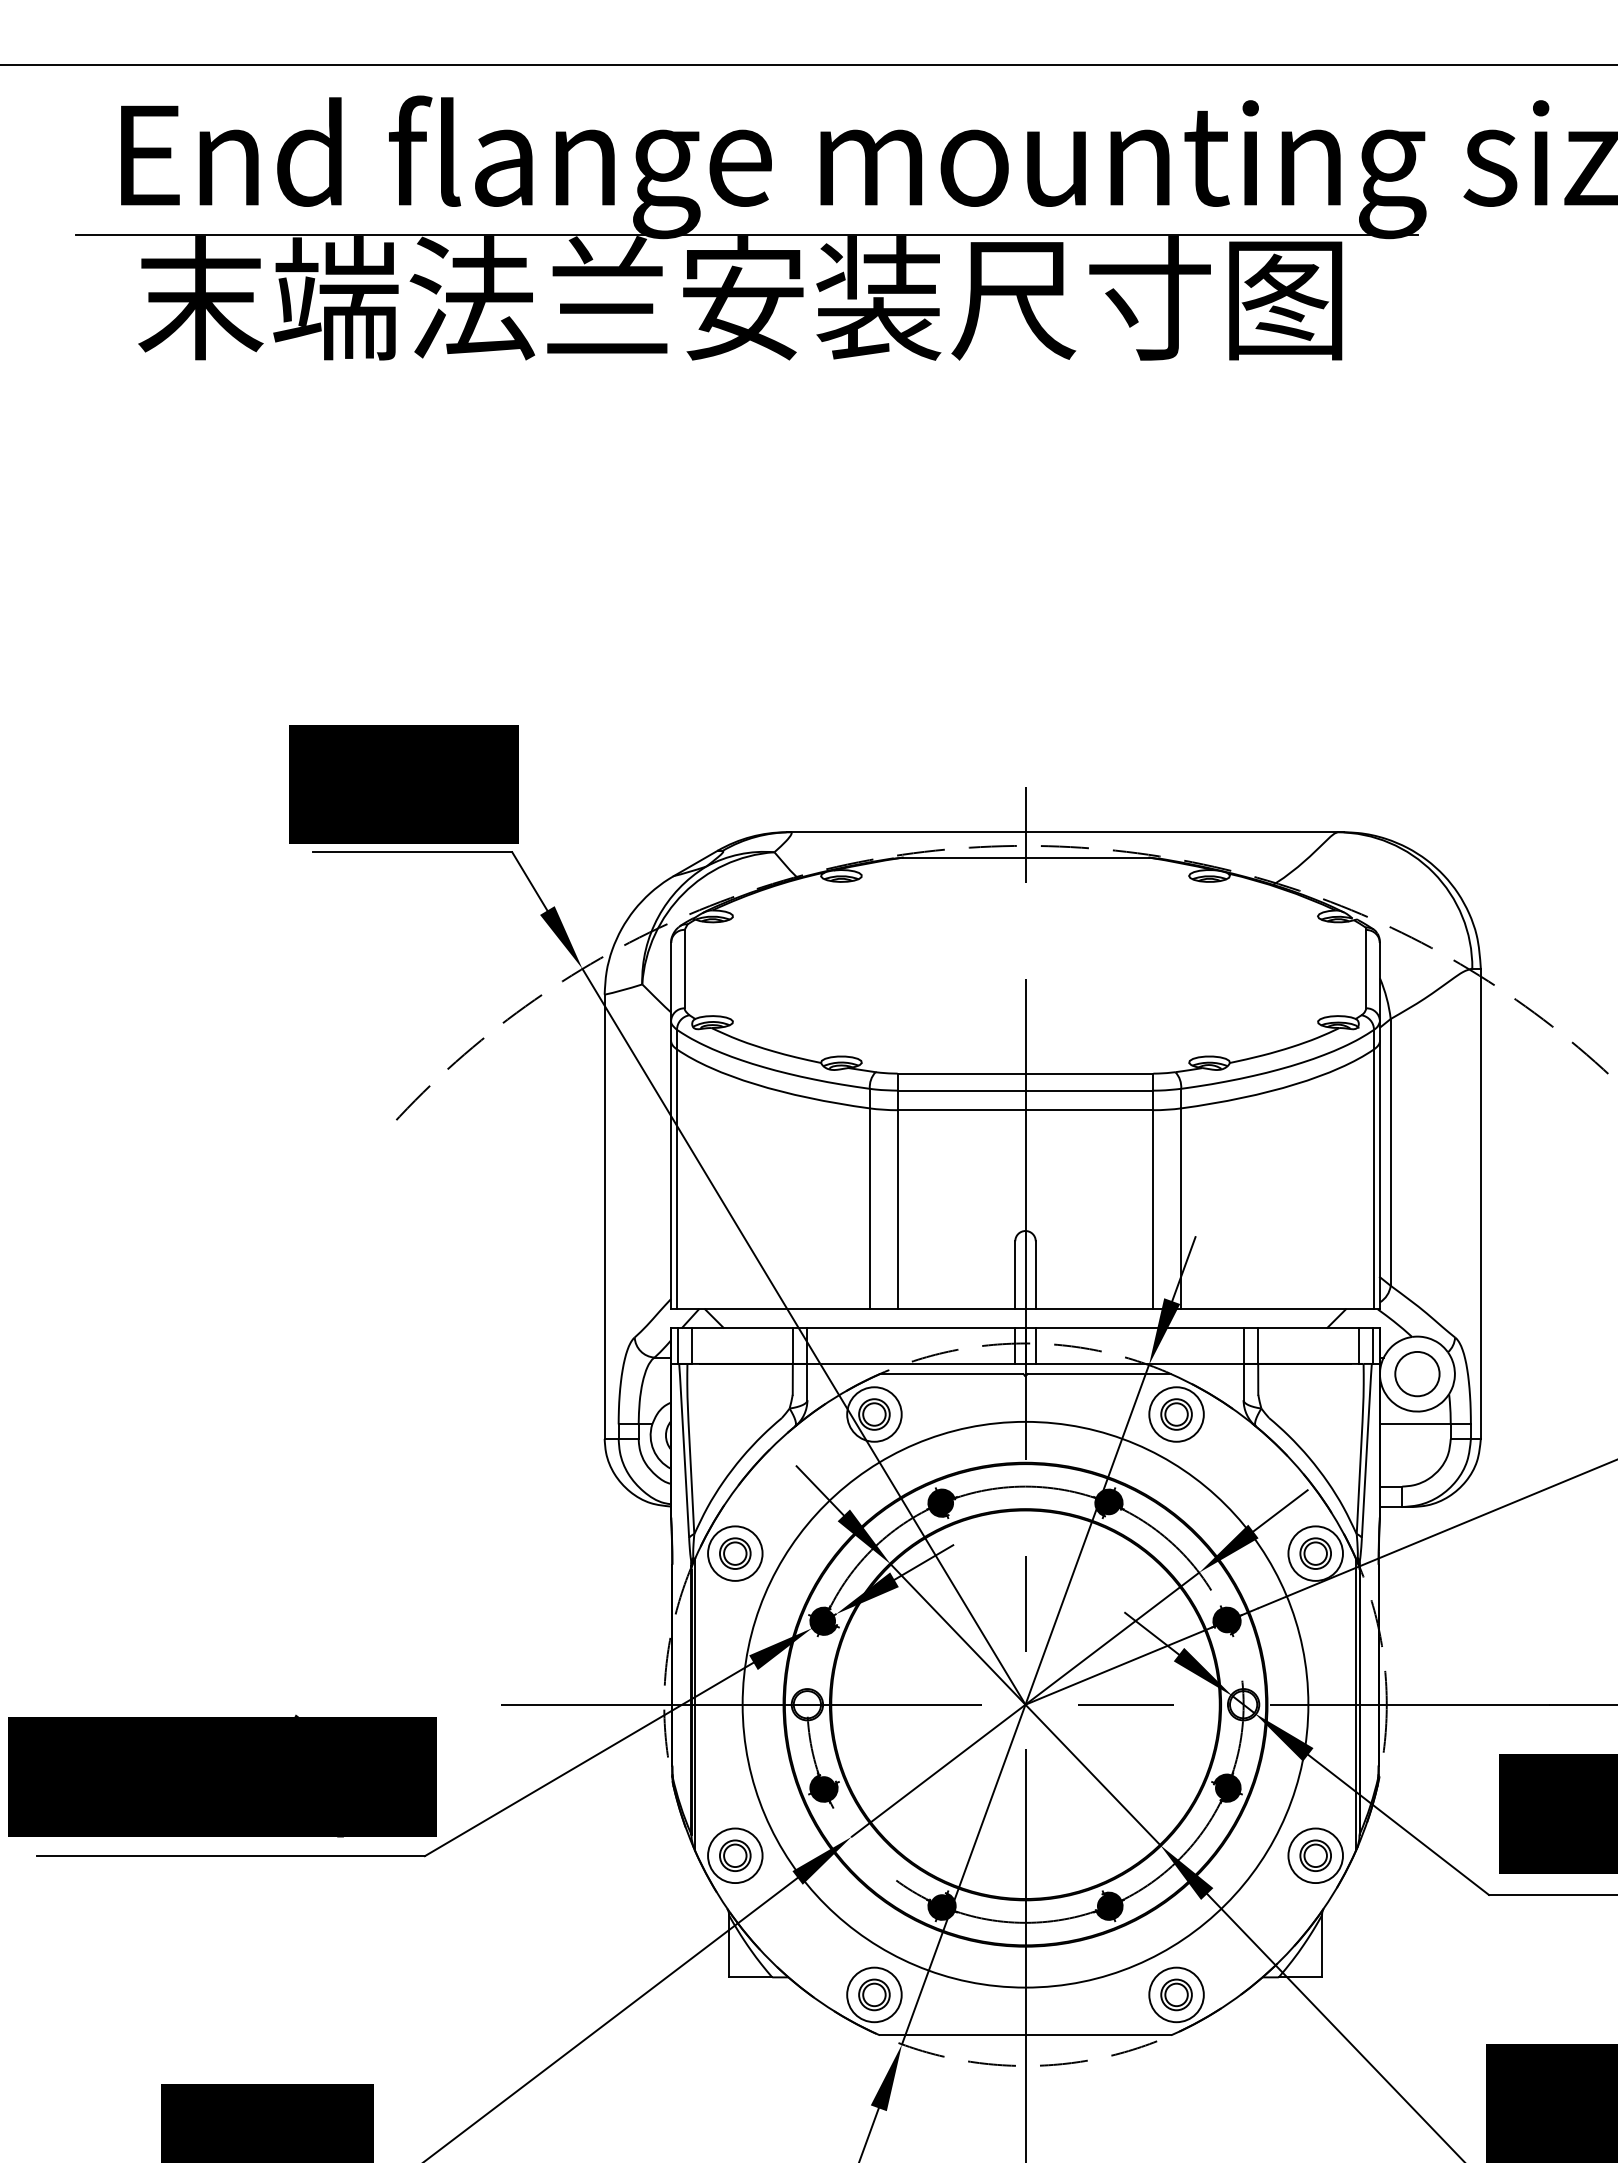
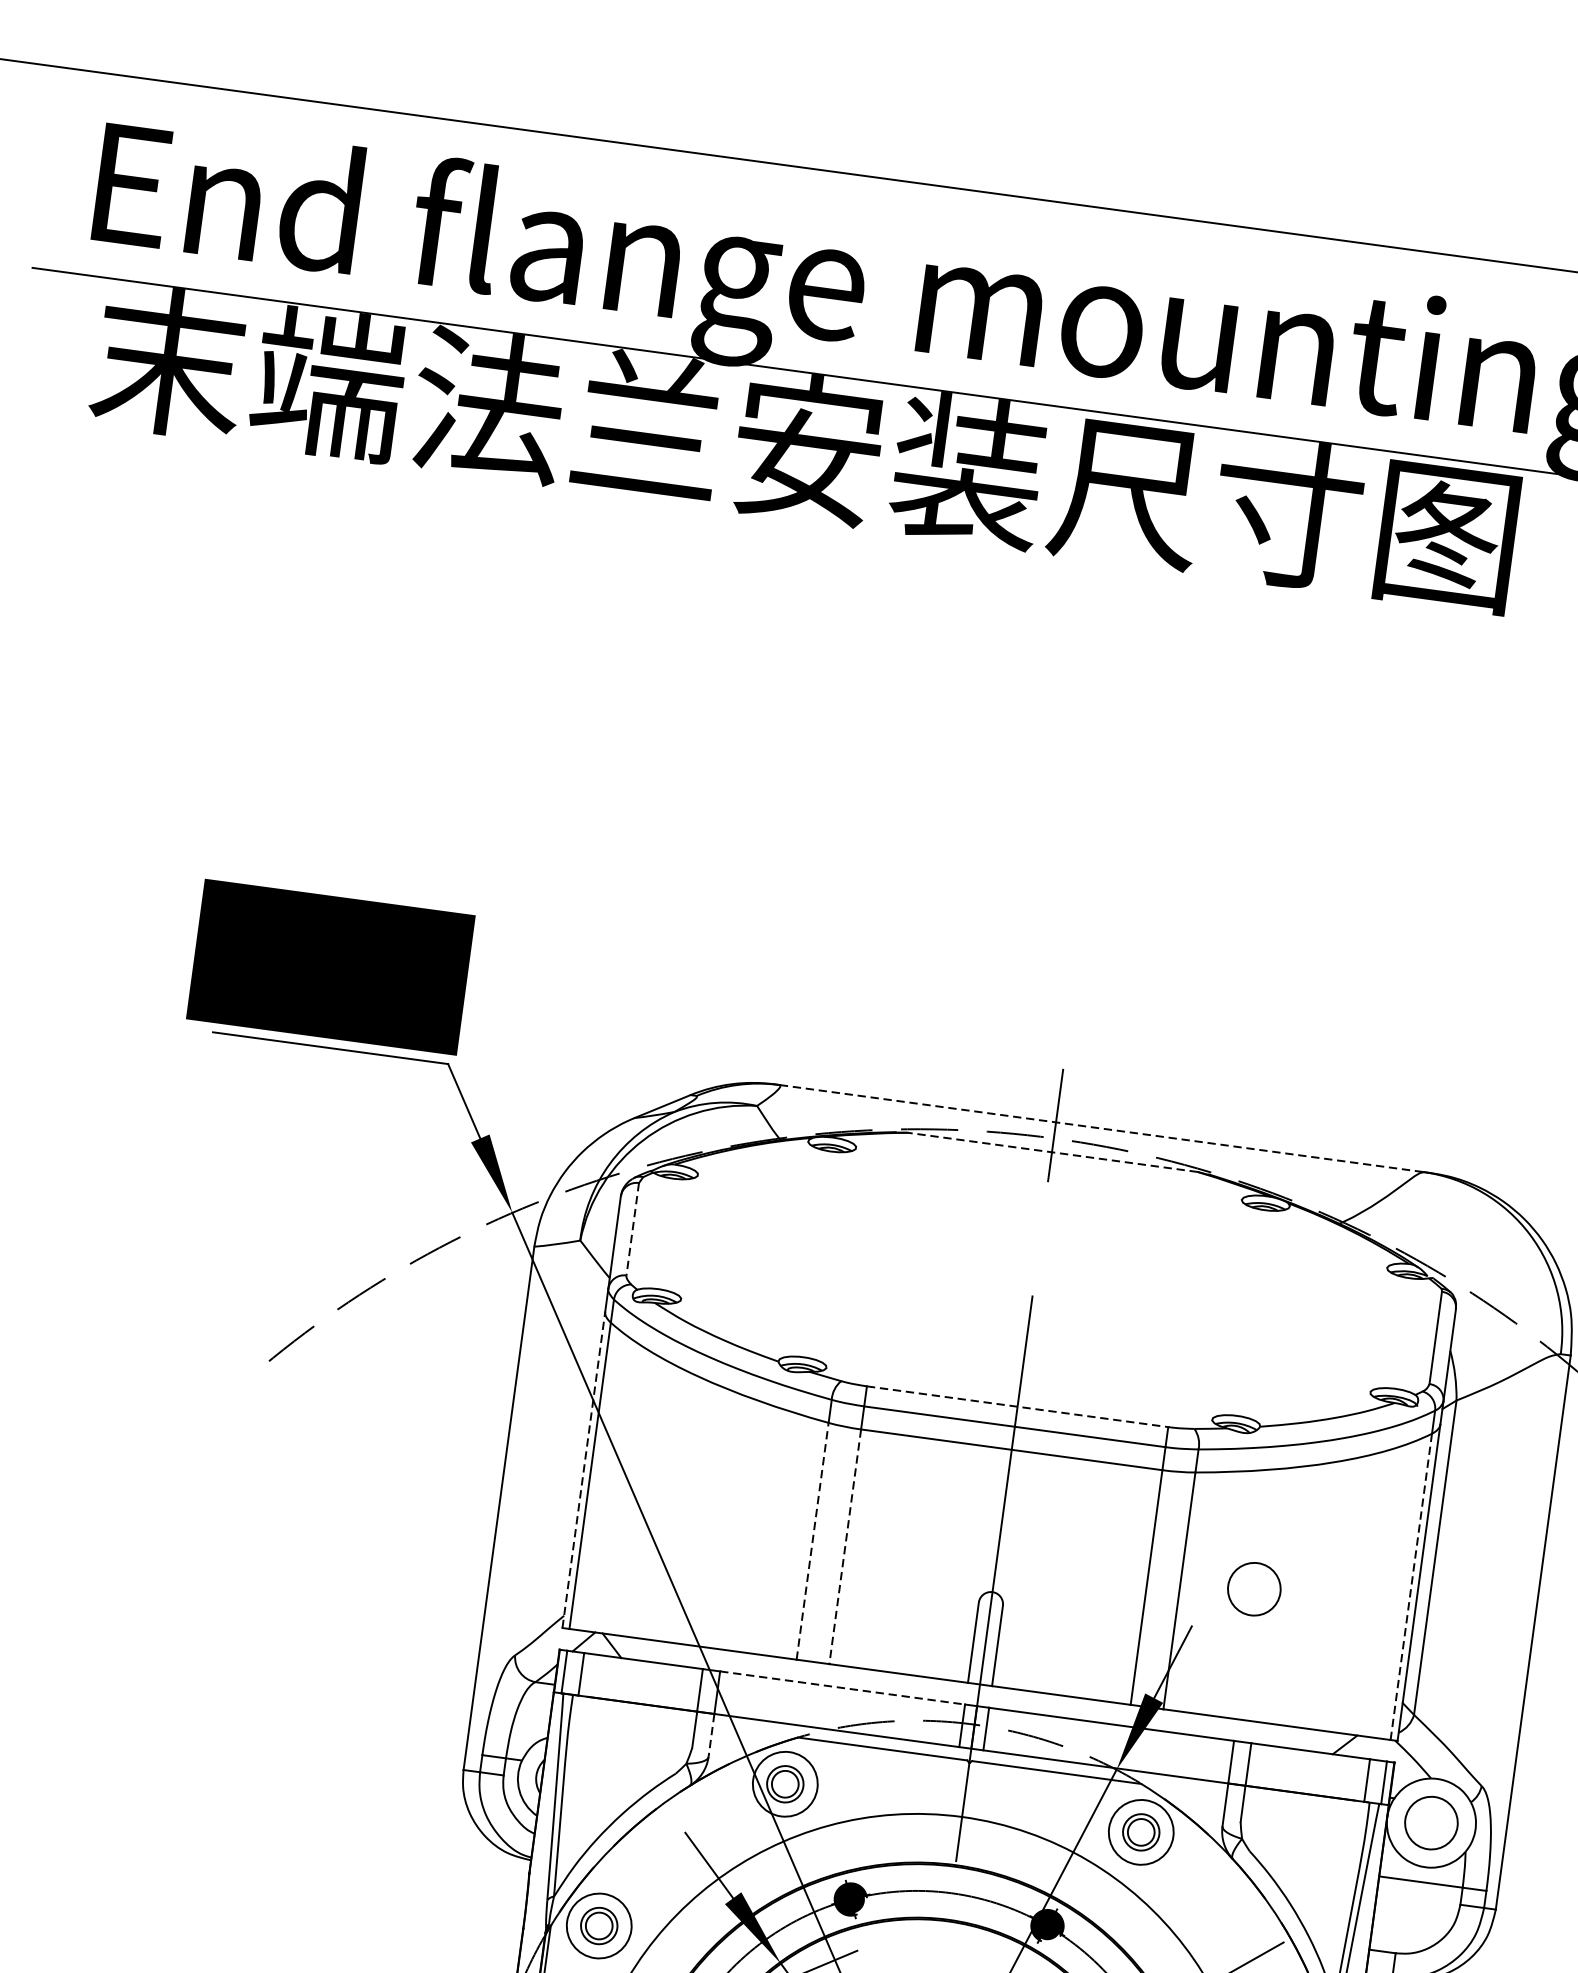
line: (1064, 832) -> (1101, 1128), solid -> dashed
line: (1025, 857) -> (1051, 1152), solid -> dashed
line: (684, 969) -> (632, 1229), solid -> dashed
line: (1025, 1073) -> (1017, 1406), solid -> dashed
line: (671, 1174) -> (584, 1469), solid -> dashed
line: (1374, 1179) -> (1411, 1587), solid -> dashed
circle: (1243, 1199) -> (1254, 1589), added
line: (869, 1208) -> (812, 1540), solid -> dashed
line: (897, 1209) -> (845, 1546), solid -> dashed
line: (911, 1327) -> (842, 1687), solid -> dashed
line: (807, 1382) -> (711, 1735), solid -> dashed

